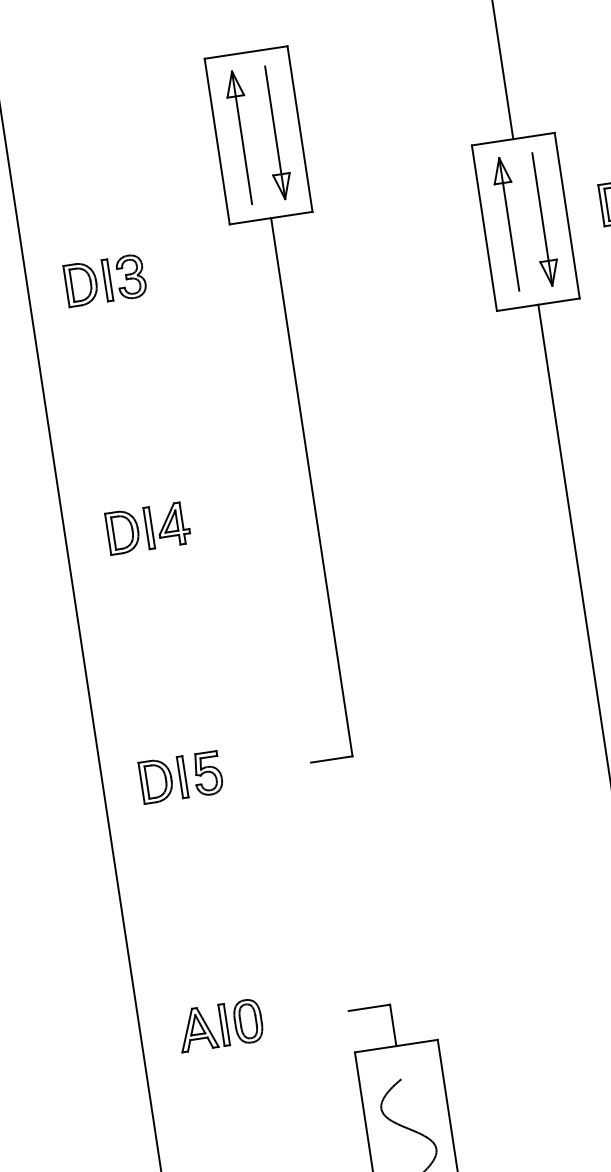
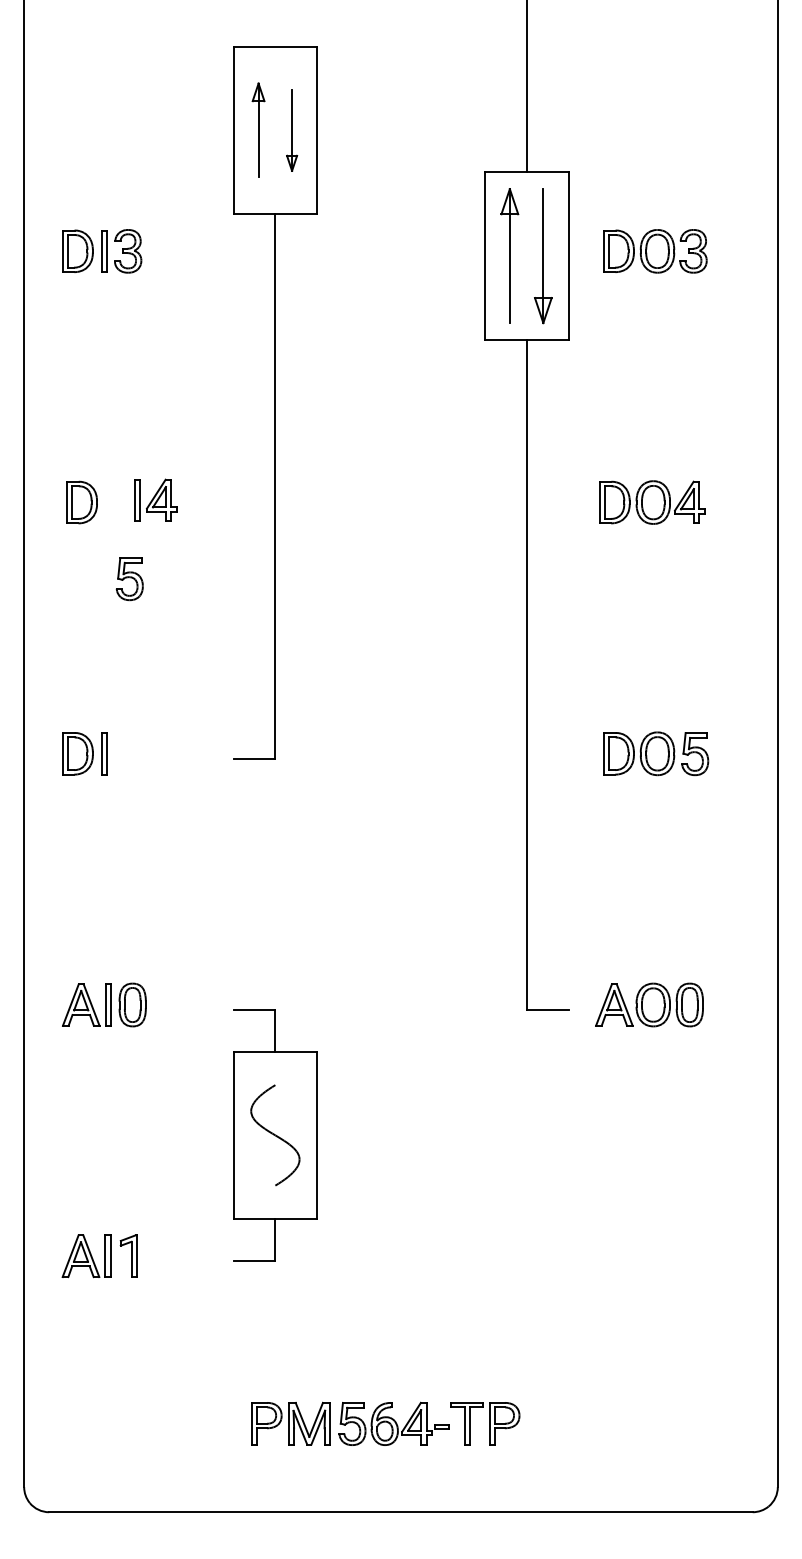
part: (274, 132) -> (291, 130), size x0.6
part: (241, 137) -> (258, 130), size x0.7
part: (166, 524) -> (155, 499), moved
part: (207, 774) -> (129, 579), moved

